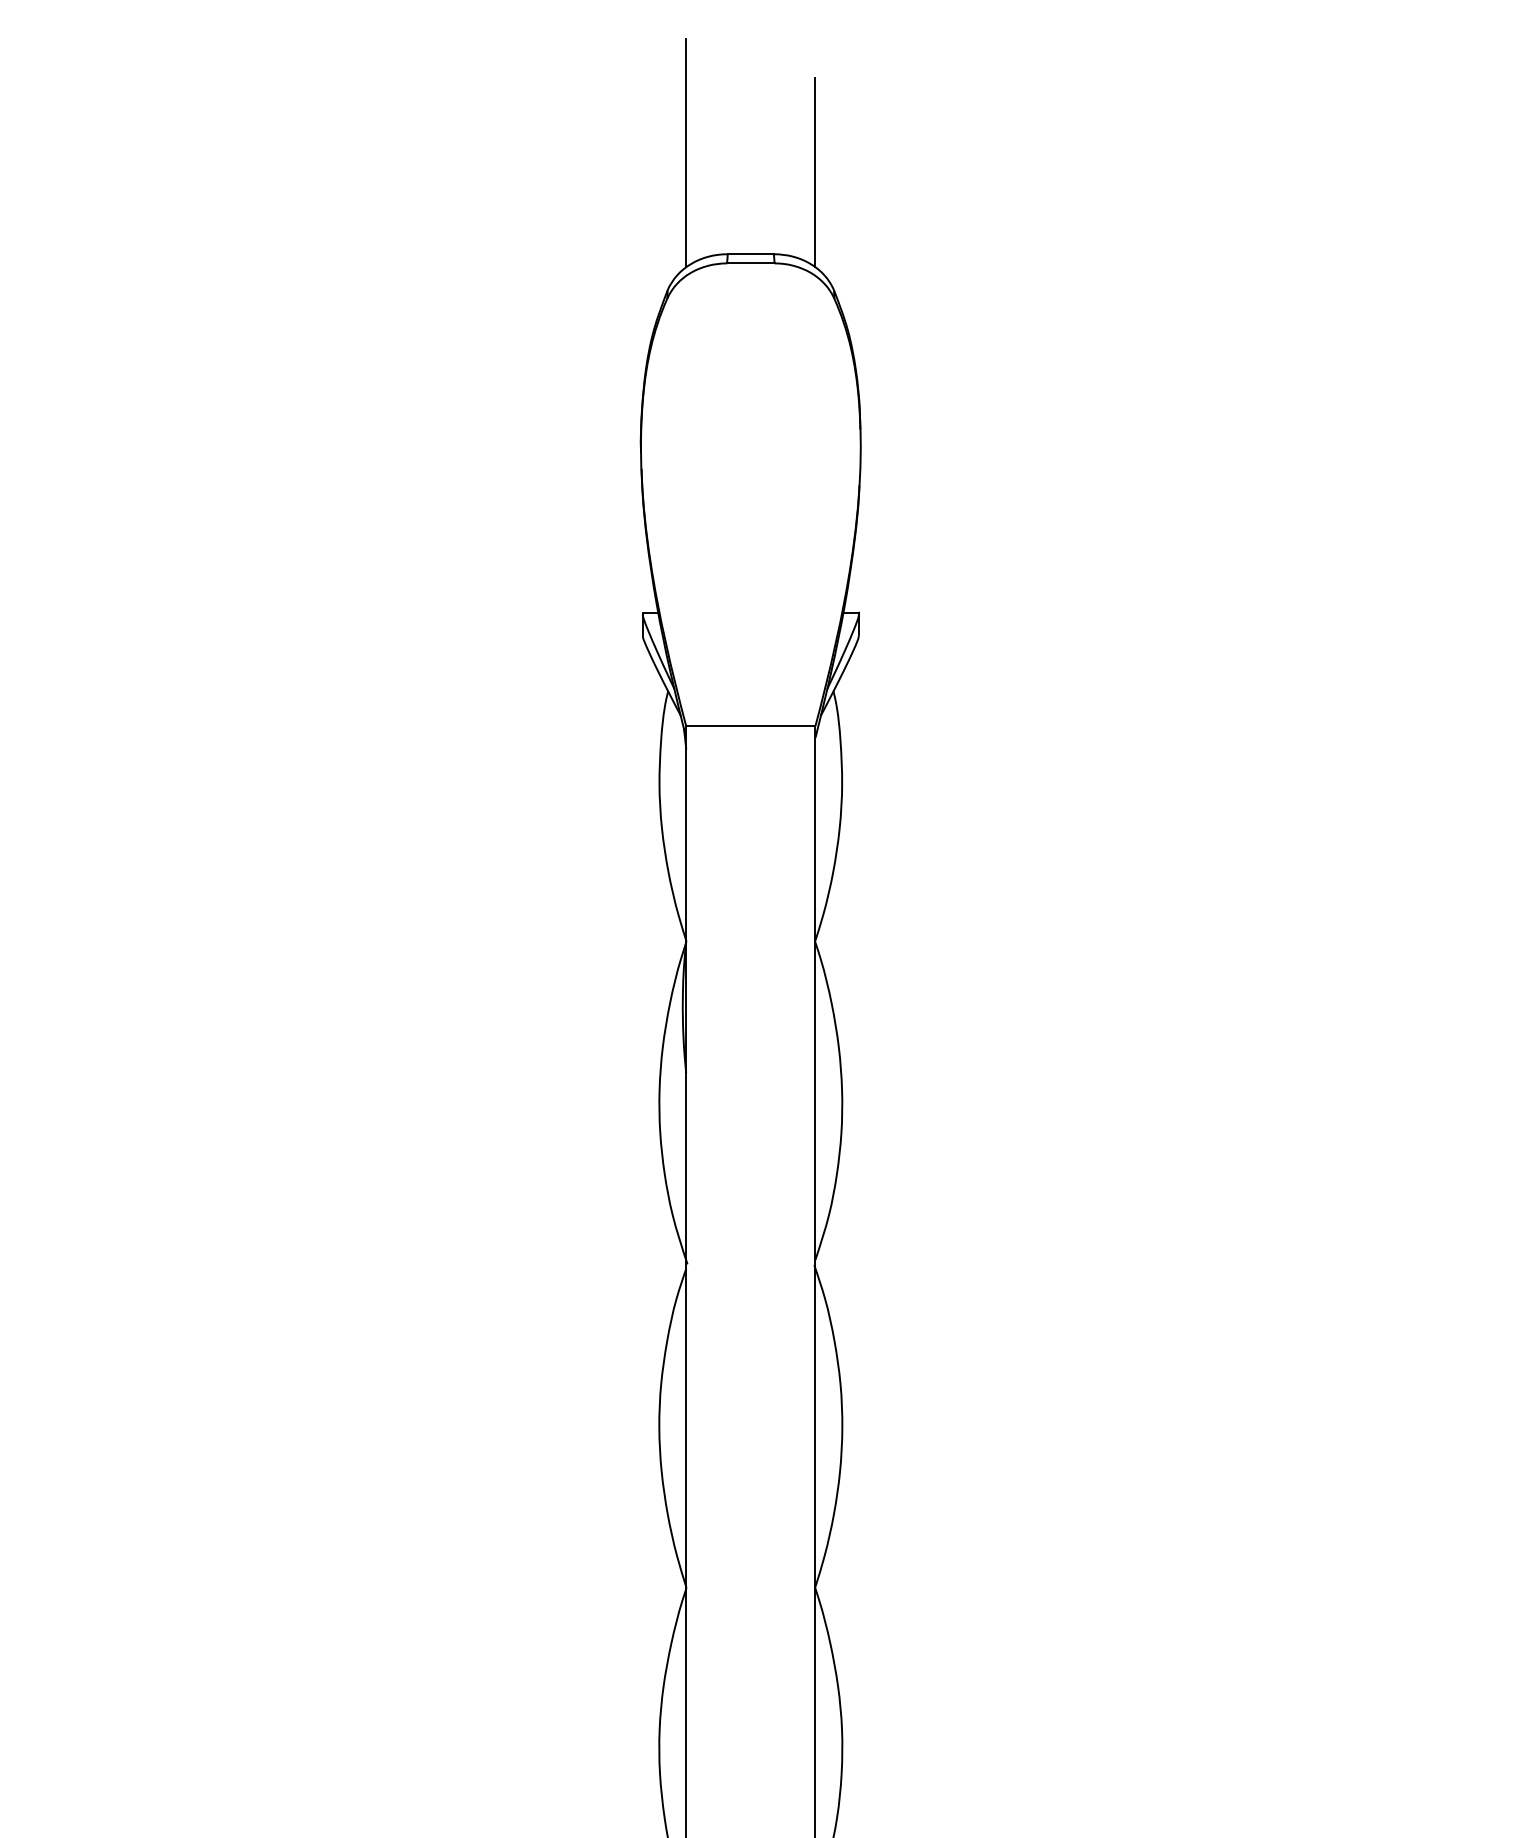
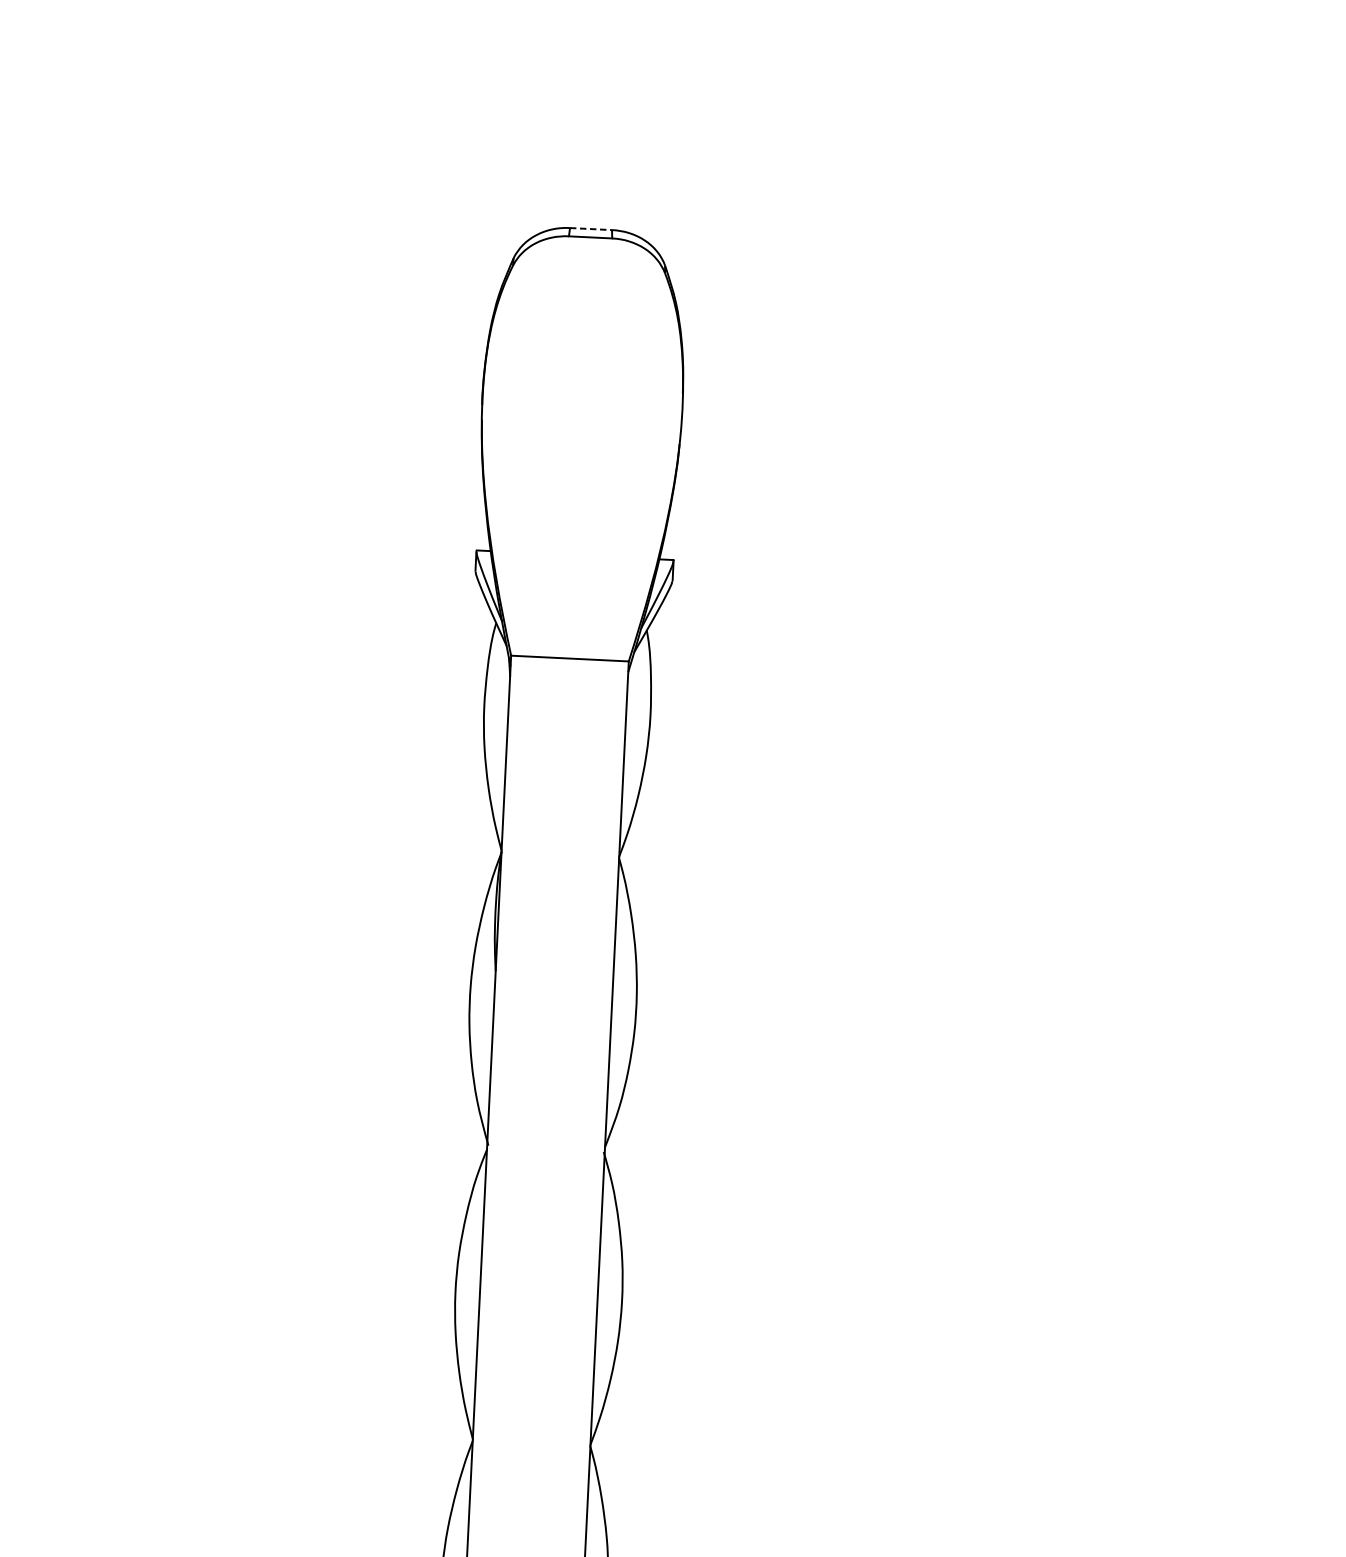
line: (686, 153) -> (536, 134), removed
line: (815, 171) -> (653, 156), removed
line: (751, 254) -> (591, 229), solid -> dashed

